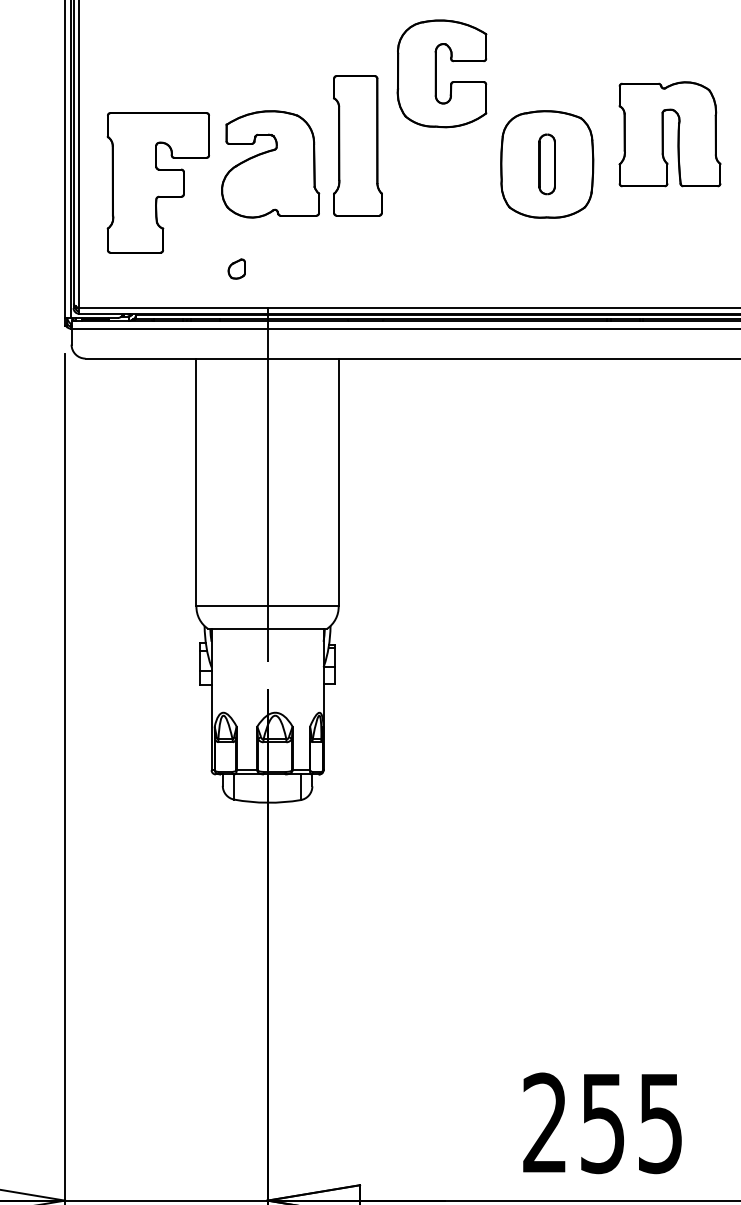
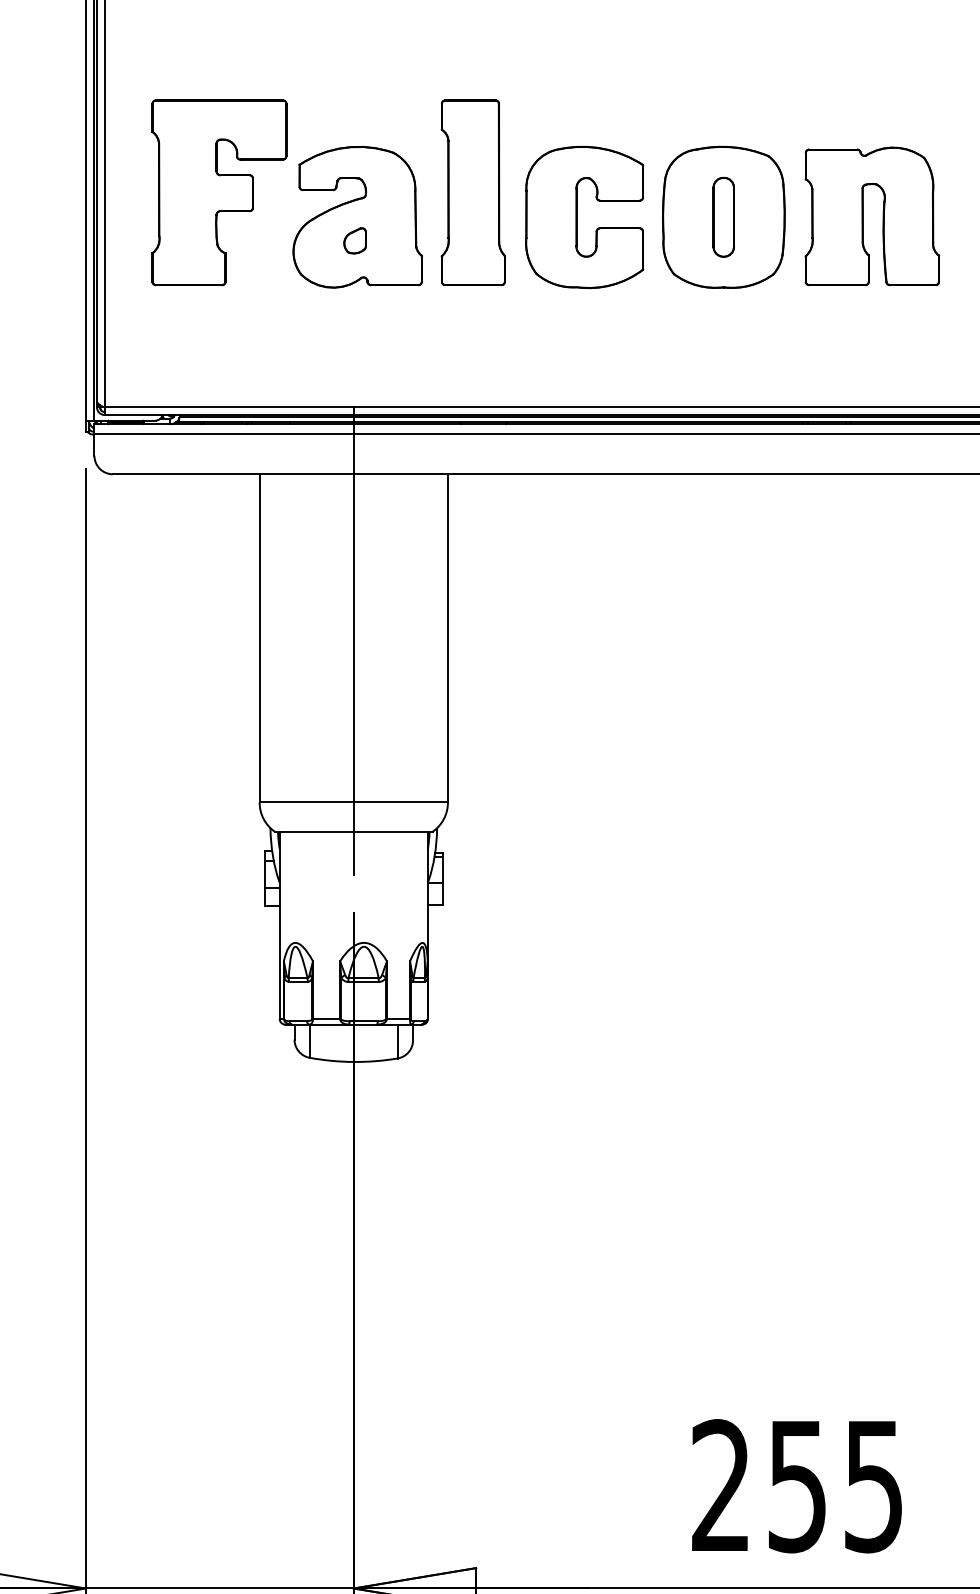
part: (436, 73) -> (577, 217), moved
part: (663, 134) -> (863, 216), moved
part: (158, 182) -> (219, 192), moved
part: (236, 268) -> (354, 240), moved

